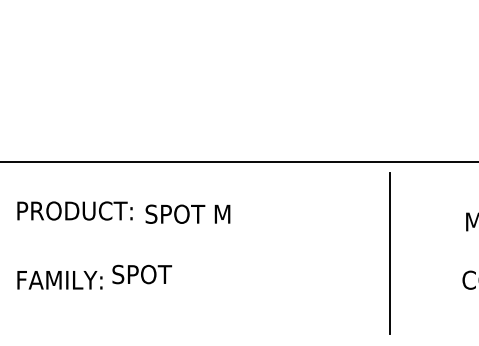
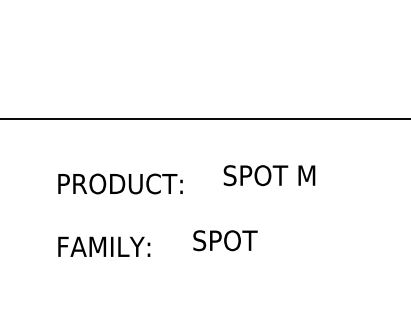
text: (74, 210) -> (119, 183), moved
text: (187, 213) -> (268, 174), moved
text: (141, 274) -> (224, 240), moved

